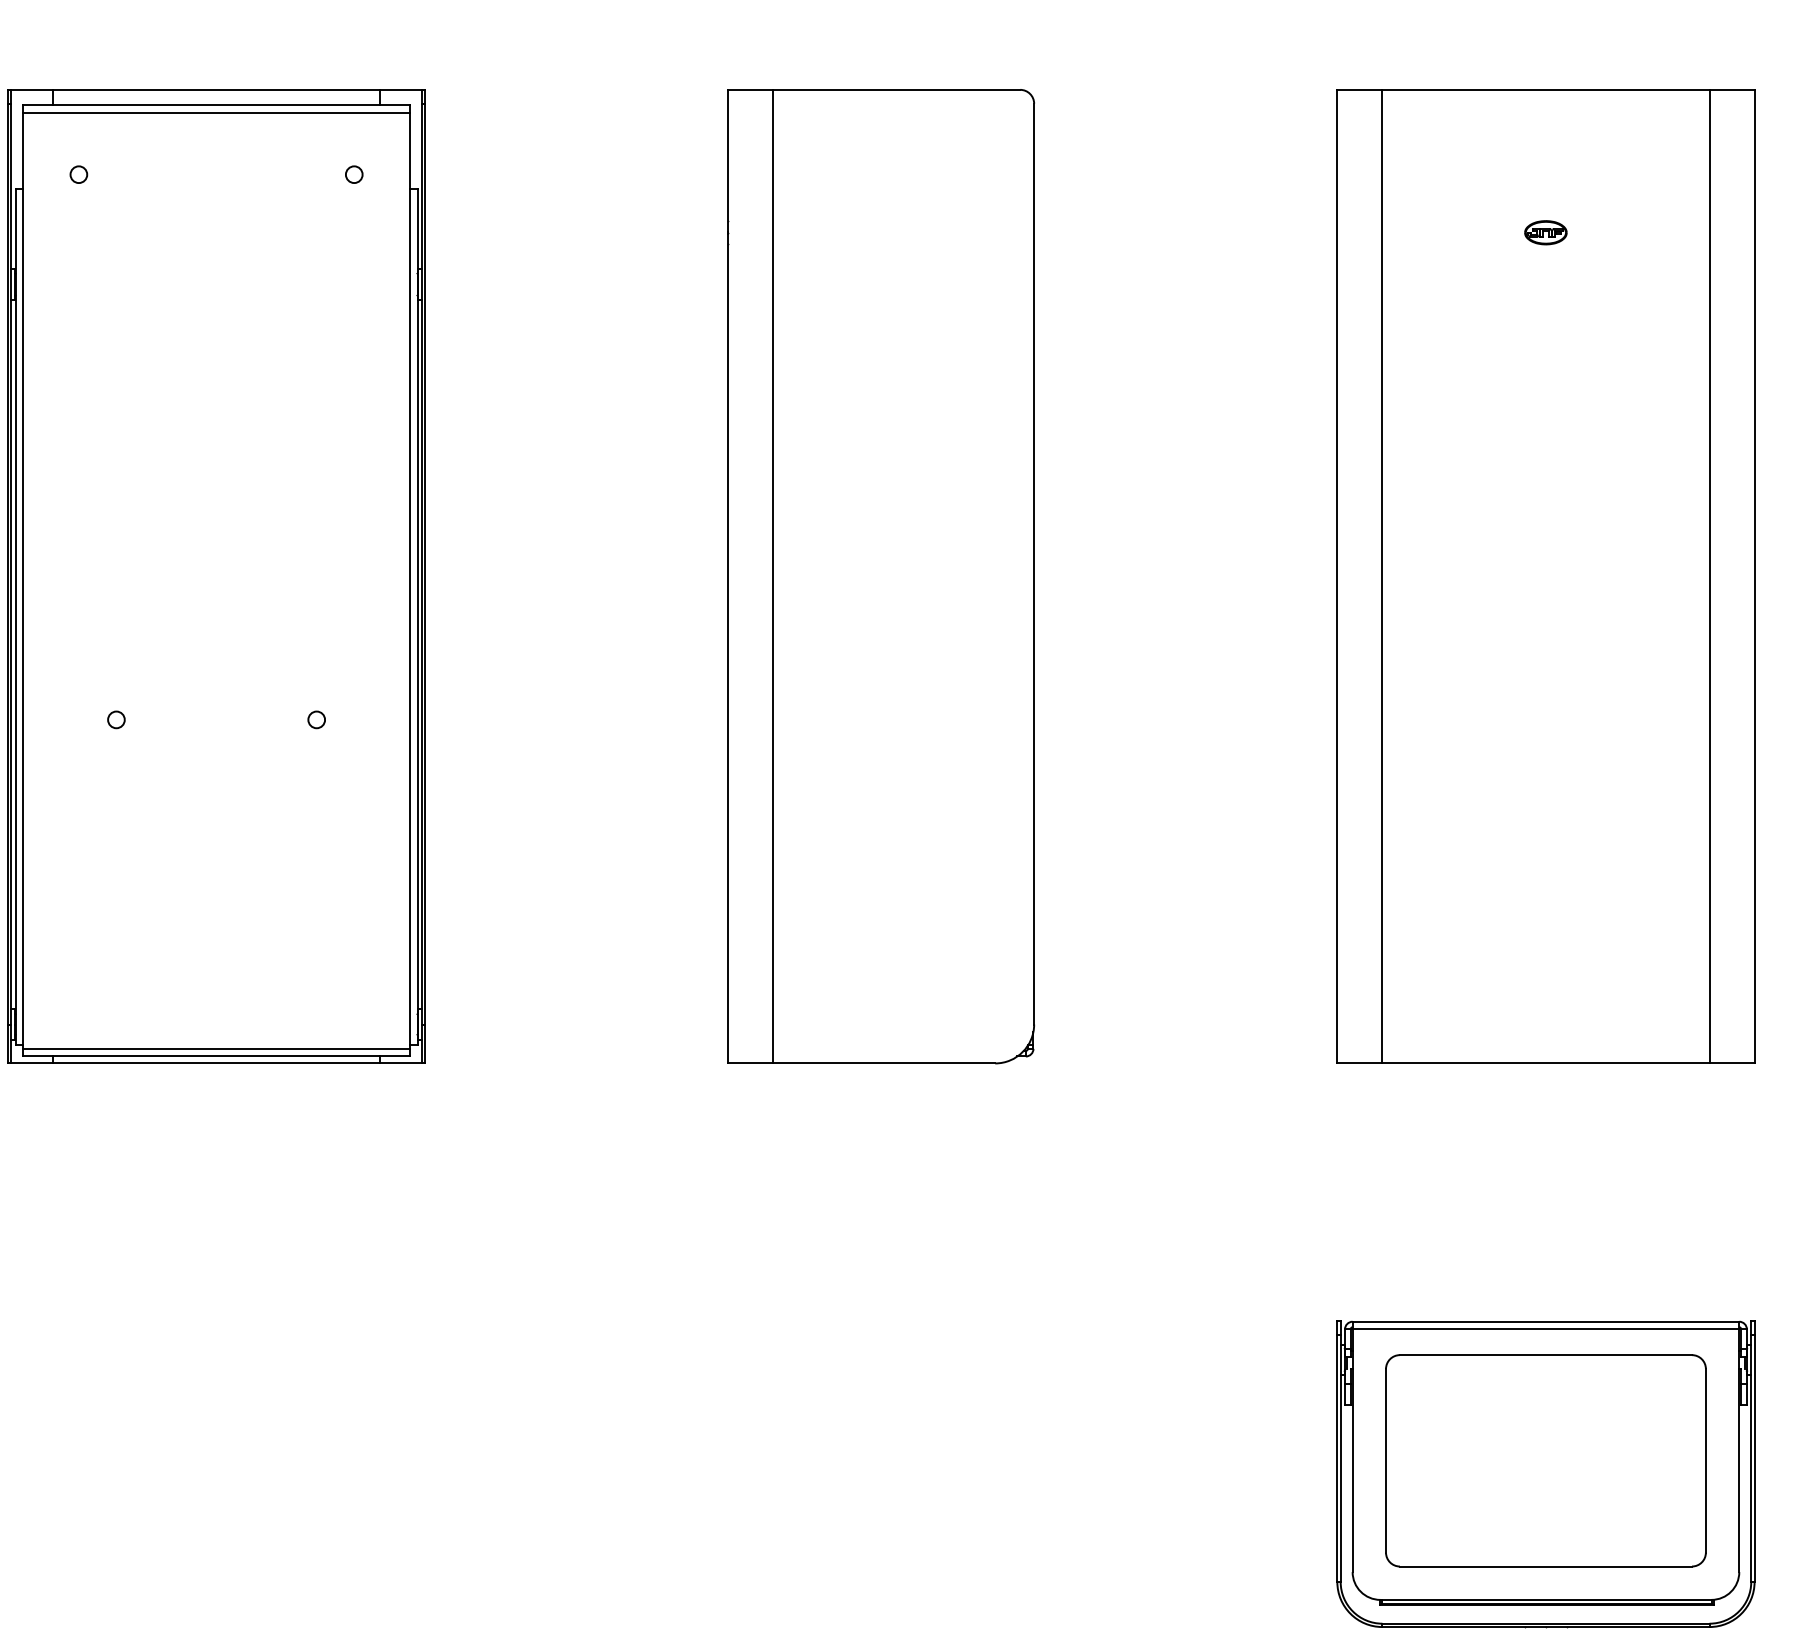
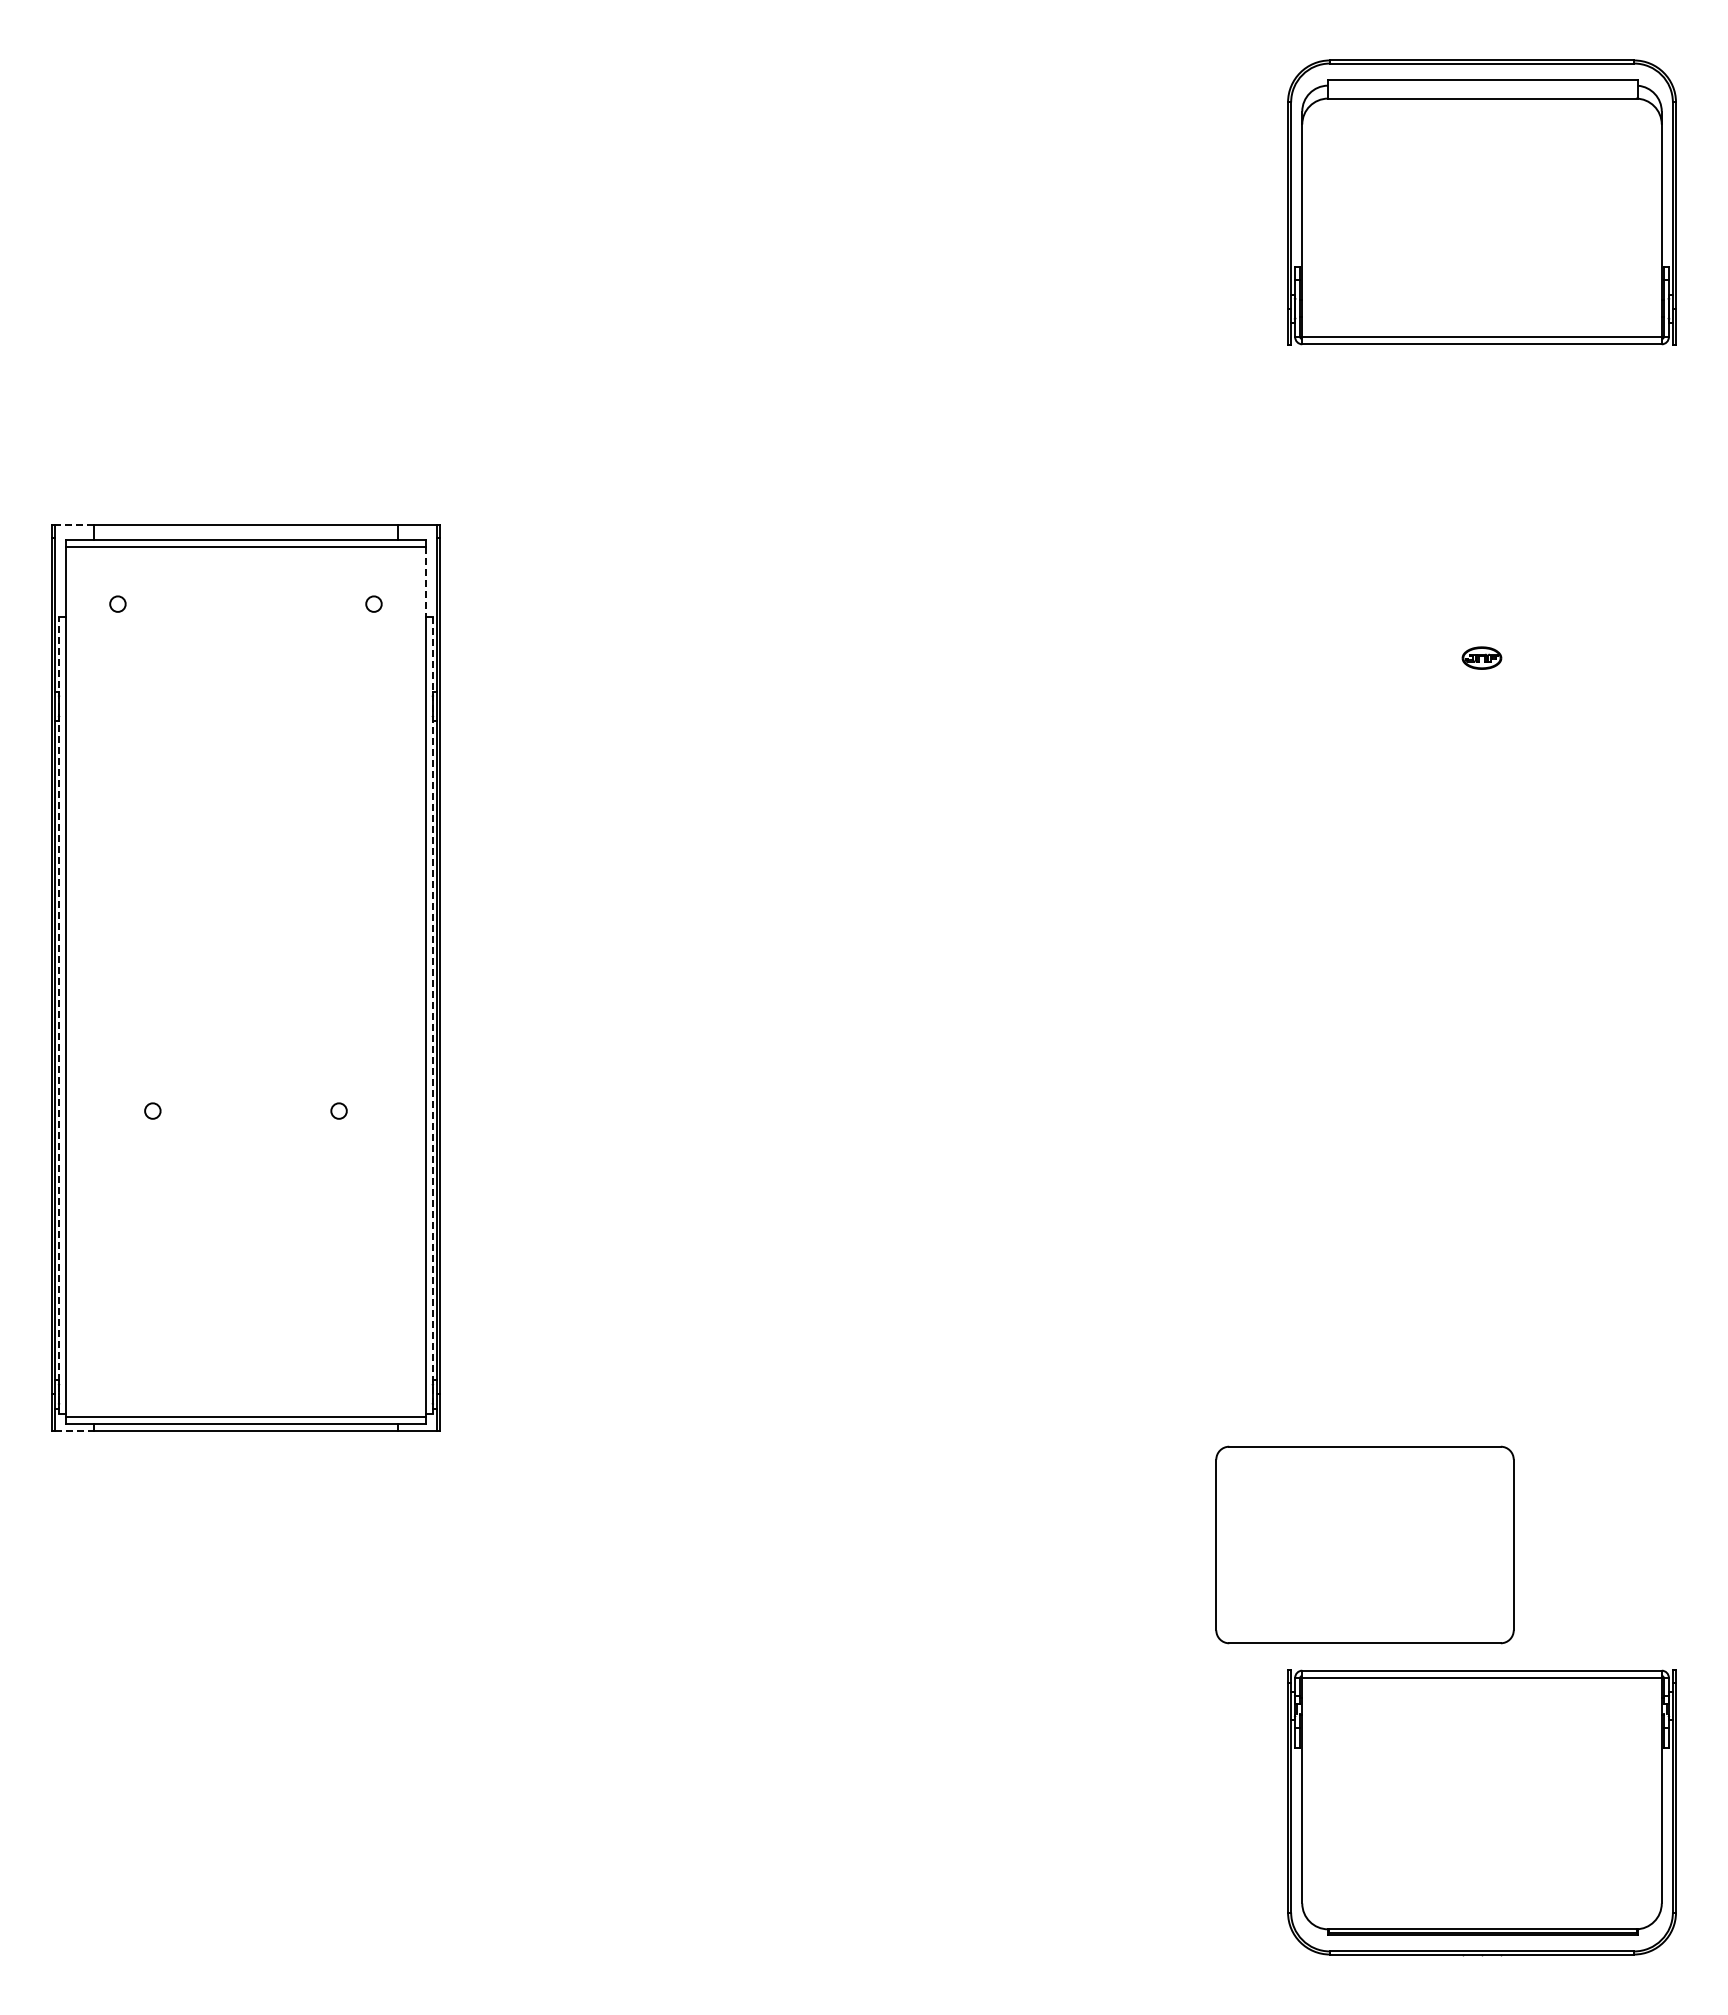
line: (31, 90) -> (73, 525), solid -> dashed
line: (409, 151) -> (425, 582), solid -> dashed
part: (880, 576) -> (863, 977), removed
part: (1545, 576) -> (1481, 977), removed
line: (16, 616) -> (59, 1014), solid -> dashed
line: (417, 617) -> (432, 1015), solid -> dashed
line: (32, 1063) -> (74, 1430), solid -> dashed
part: (1545, 1460) -> (1364, 1544), moved

